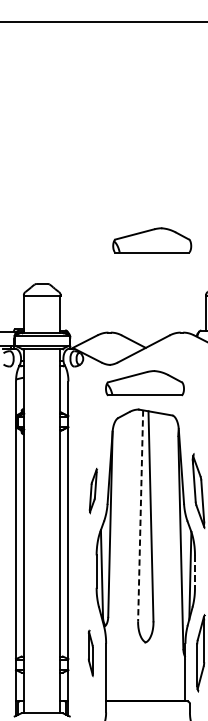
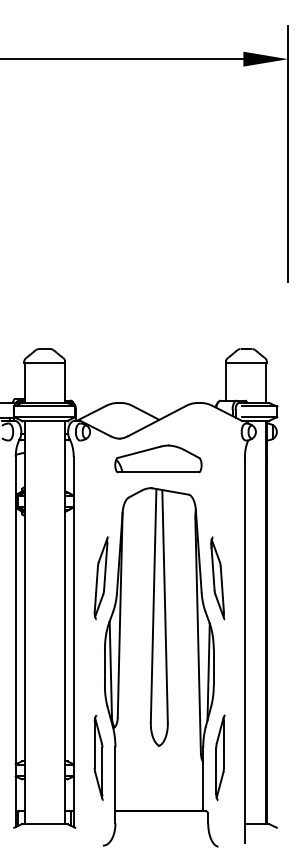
part: (152, 240) -> (166, 300), removed
part: (93, 491) -> (101, 578), size x1.67
line: (140, 515) -> (153, 605), dashed -> solid
line: (194, 571) -> (213, 667), dashed -> solid
part: (90, 652) -> (98, 757), size x1.67

